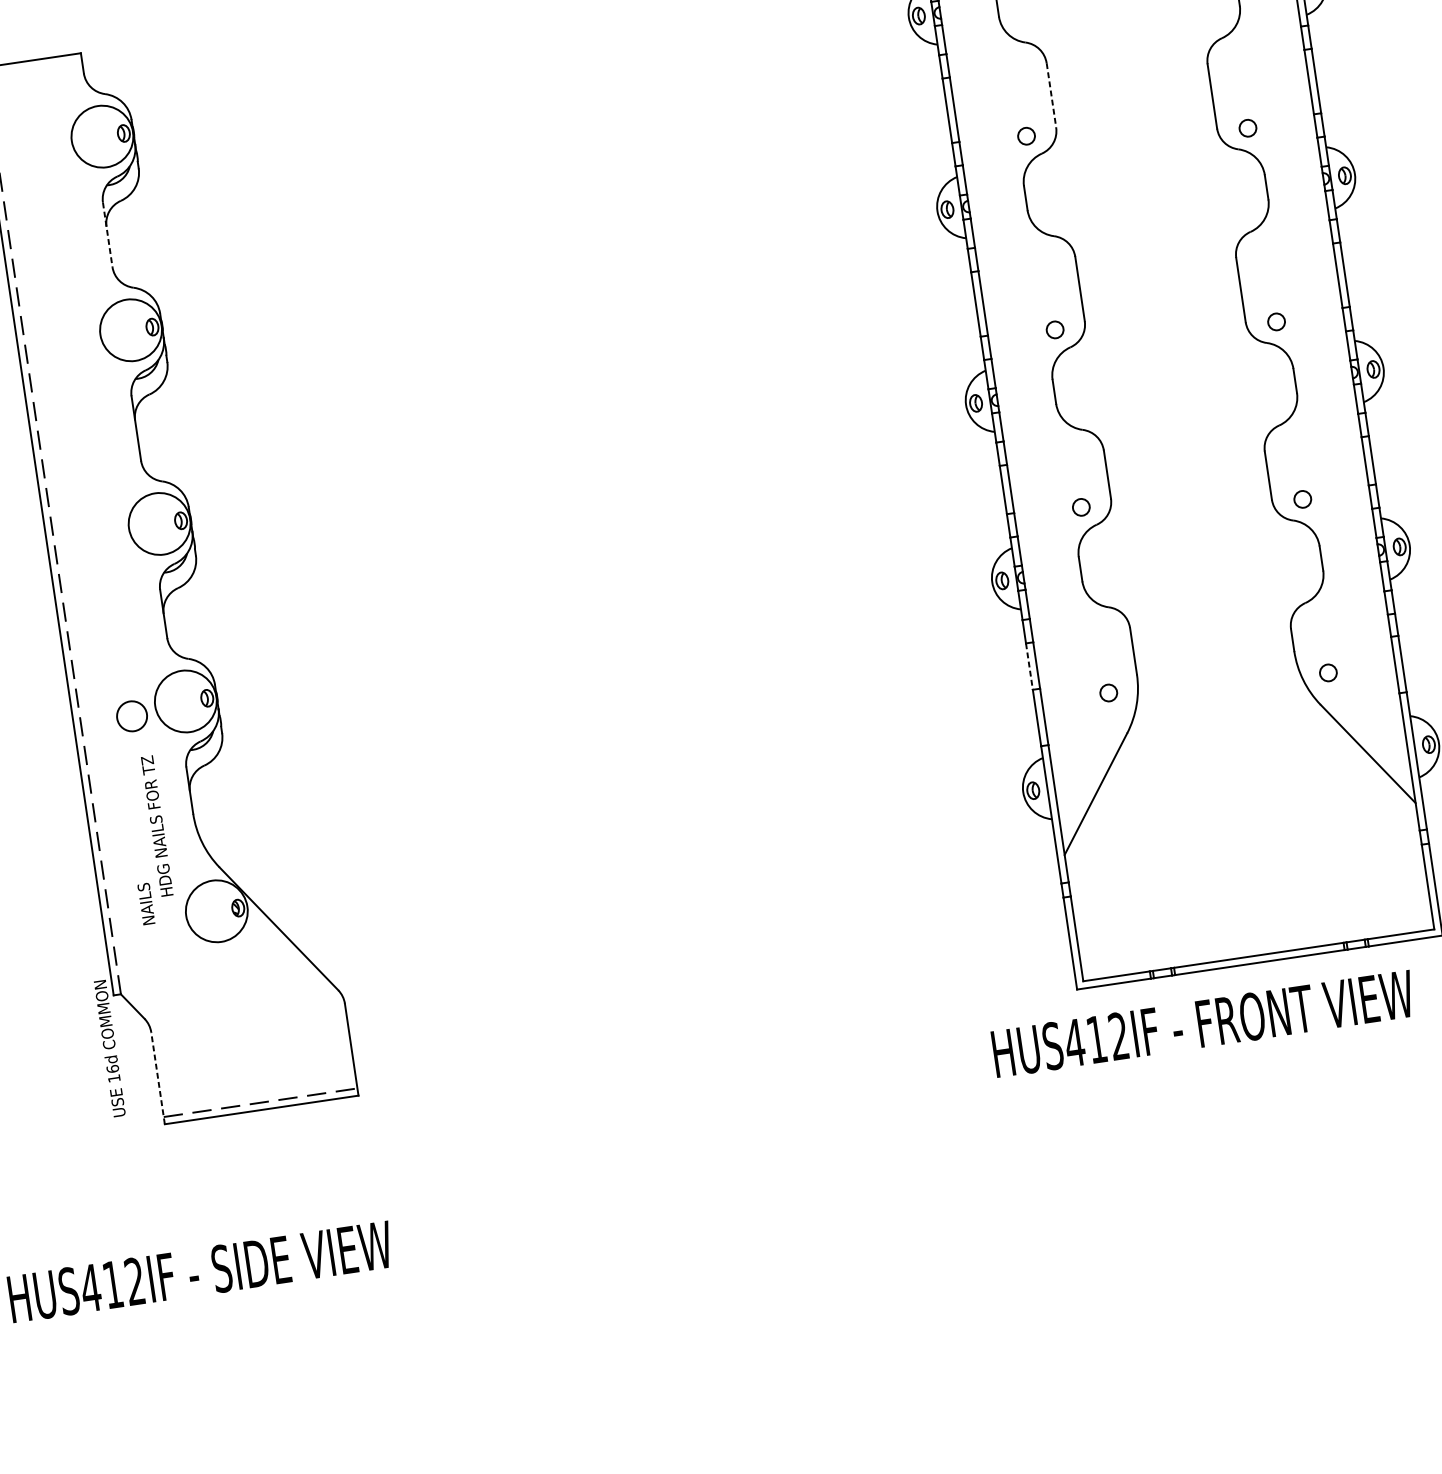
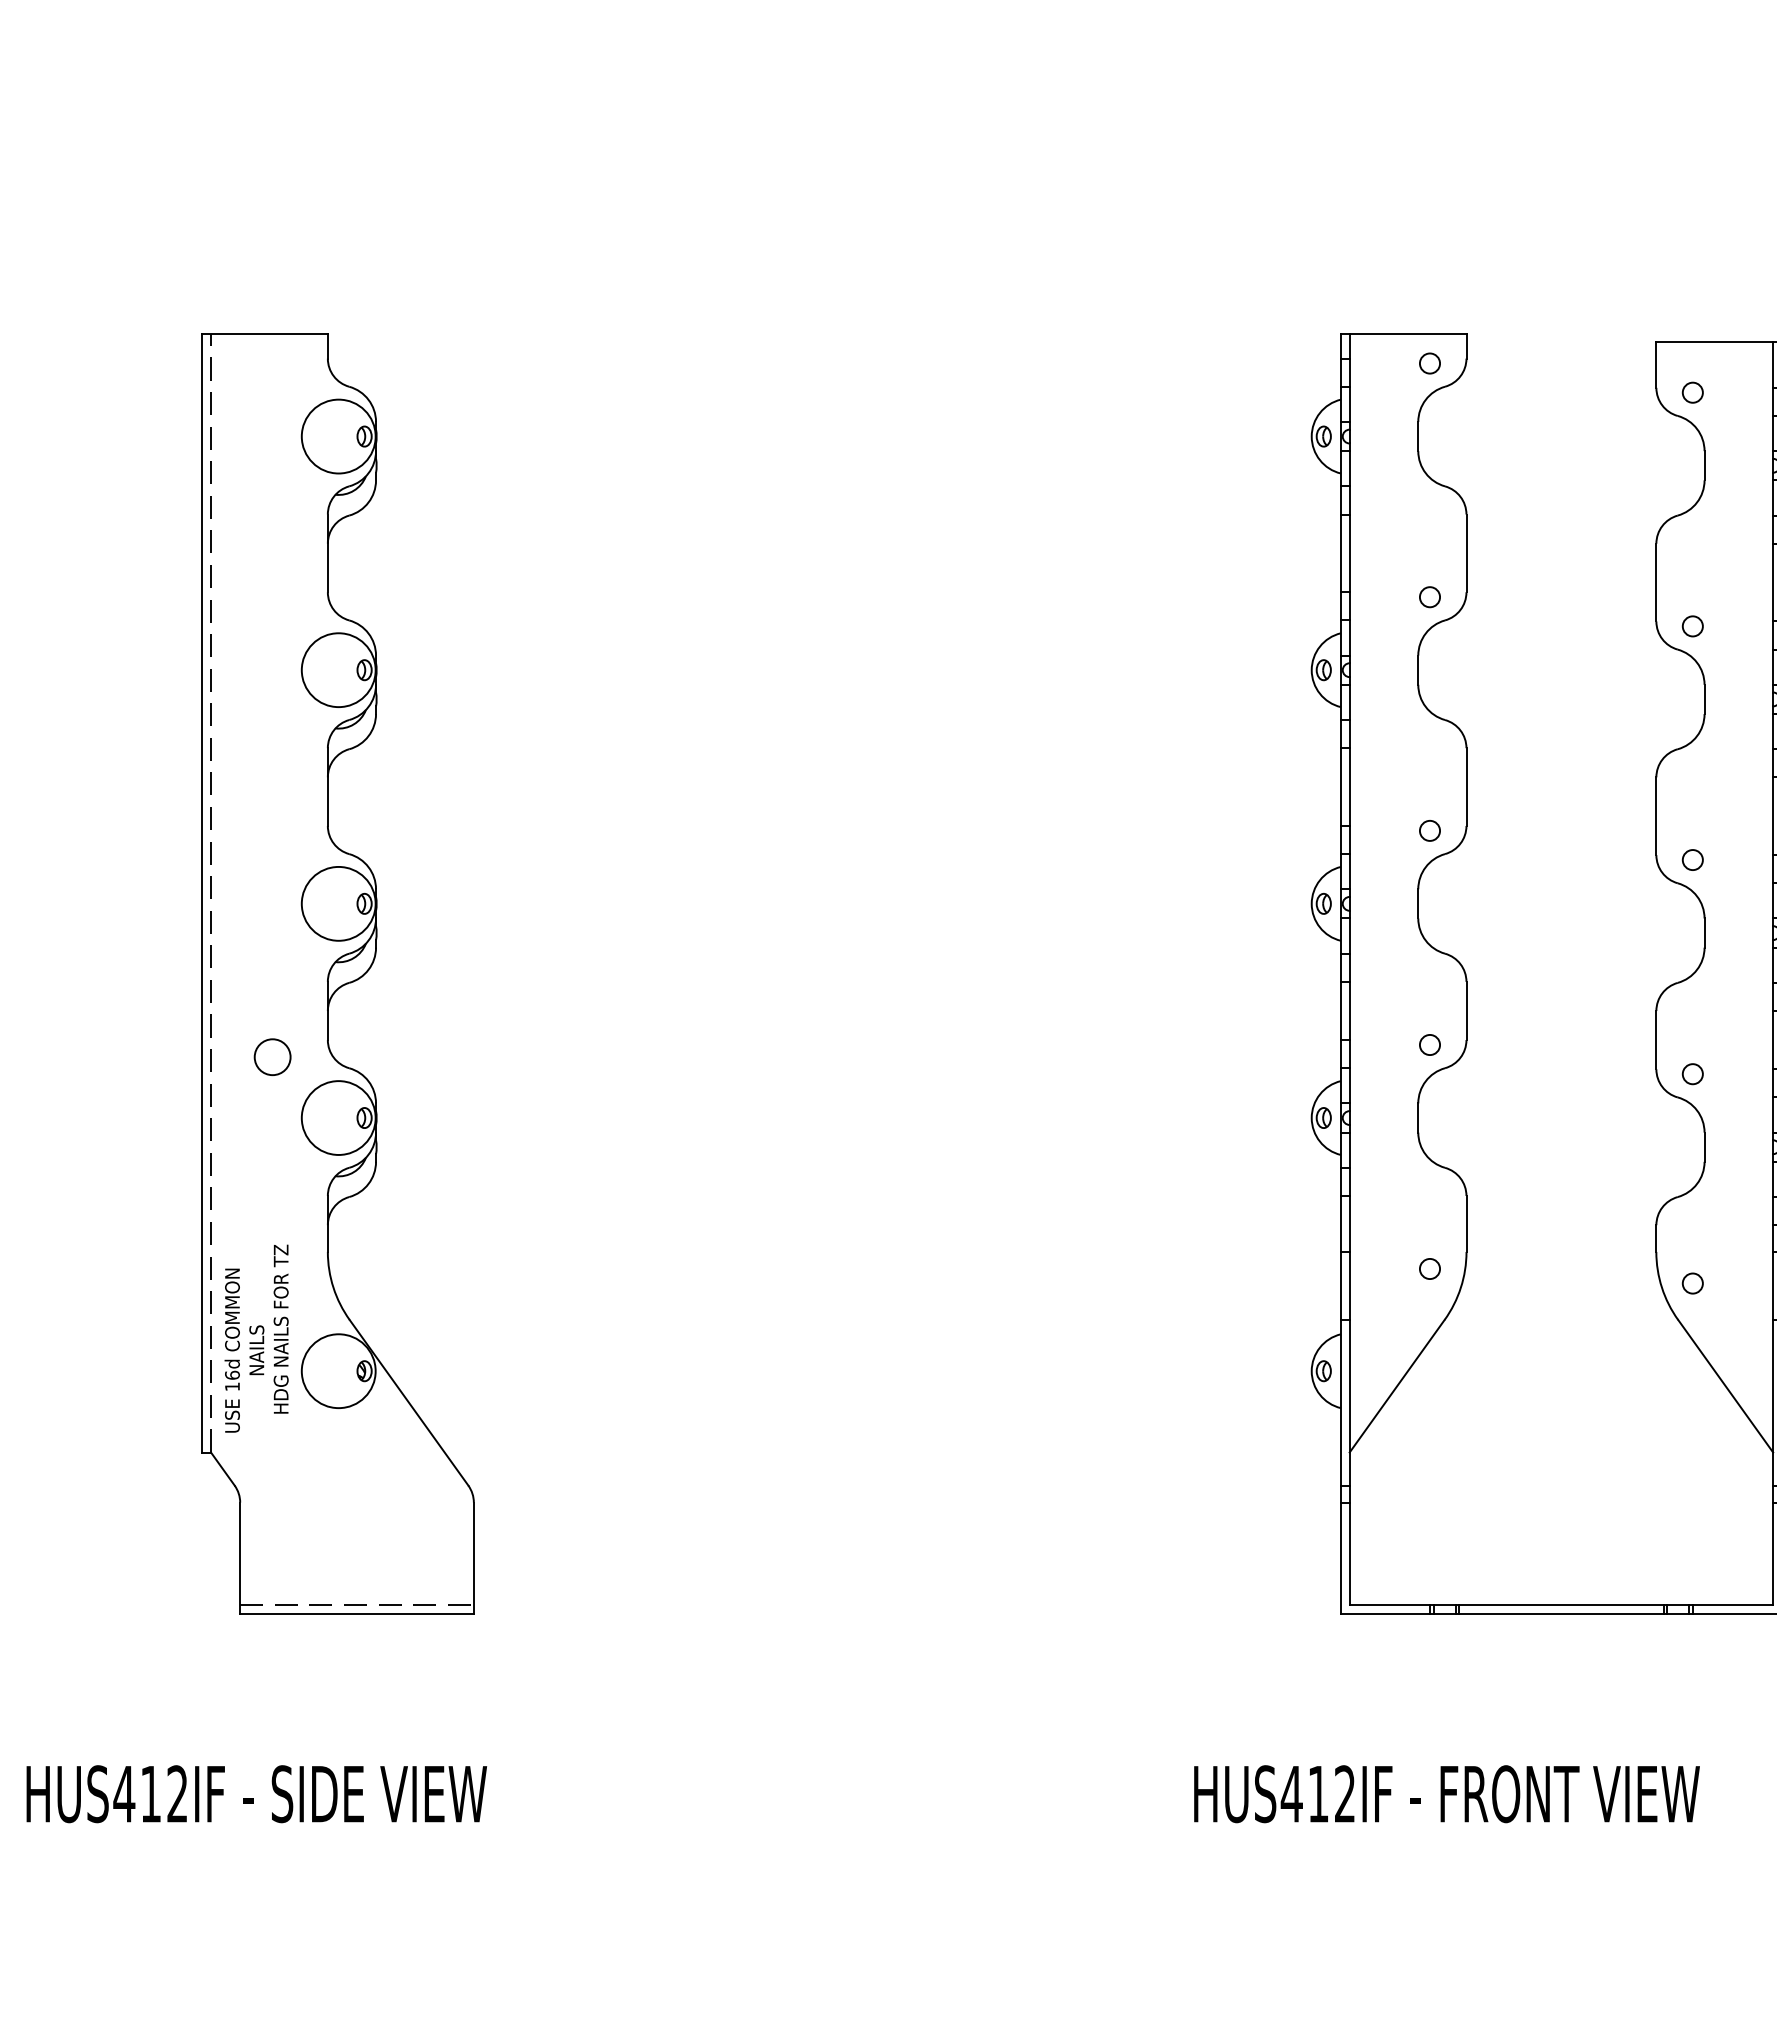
line: (1051, 95) -> (1466, 553), dashed -> solid
line: (107, 234) -> (327, 553), dashed -> solid
line: (1029, 666) -> (1340, 1223), dashed -> solid
circle: (131, 715) -> (272, 1056), moved
text: (156, 825) -> (280, 1328), moved
text: (1202, 1024) -> (1446, 1794), moved
text: (109, 1048) -> (231, 1350), moved
line: (158, 1077) -> (240, 1557), dashed -> solid

